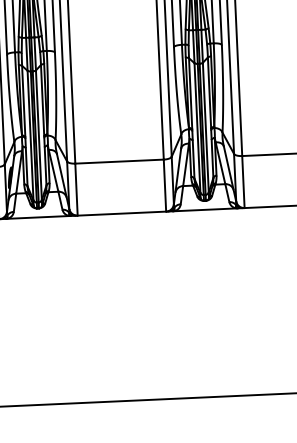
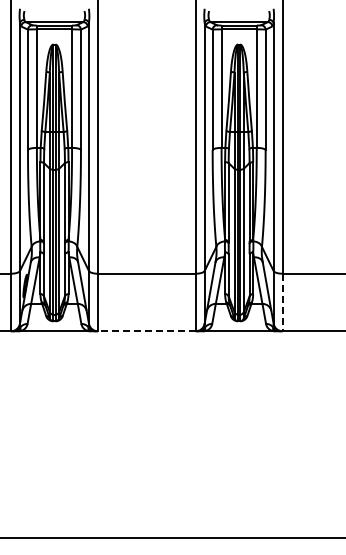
line: (243, 182) -> (282, 302), solid -> dashed
line: (121, 213) -> (146, 331), solid -> dashed

